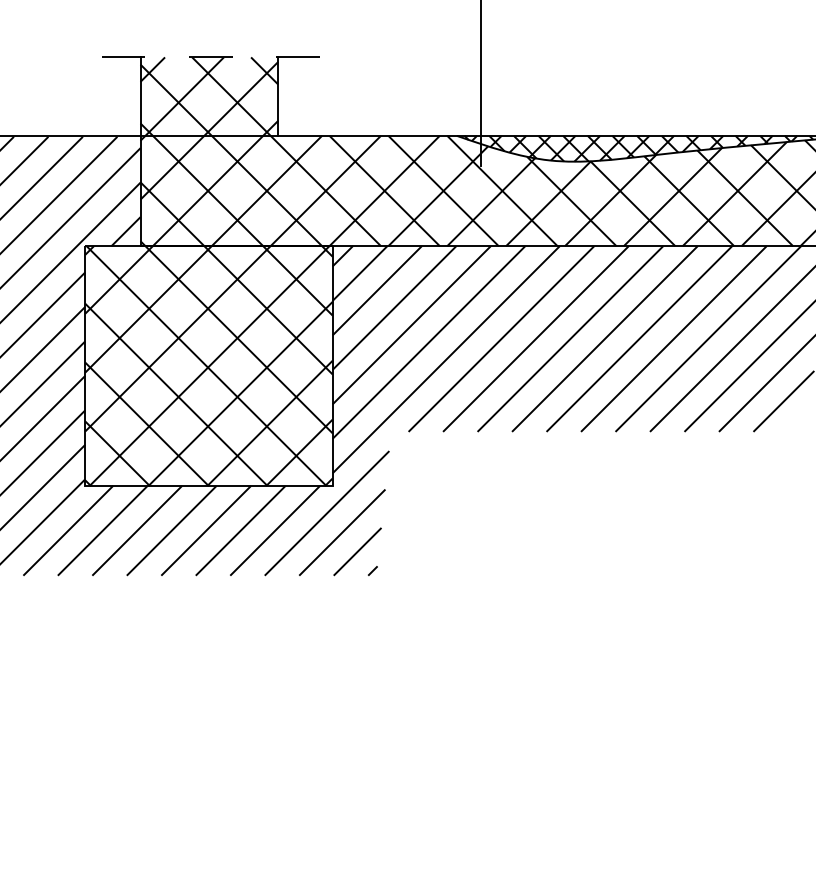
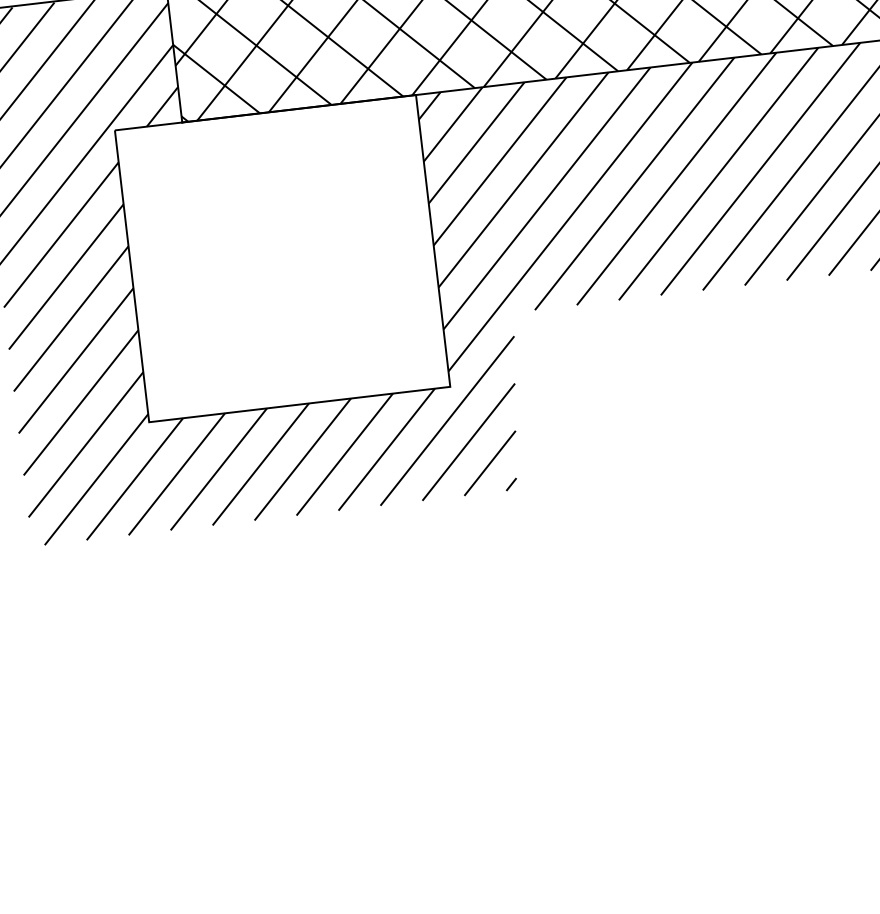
hatch: (208, 366) -> (282, 259), removed

